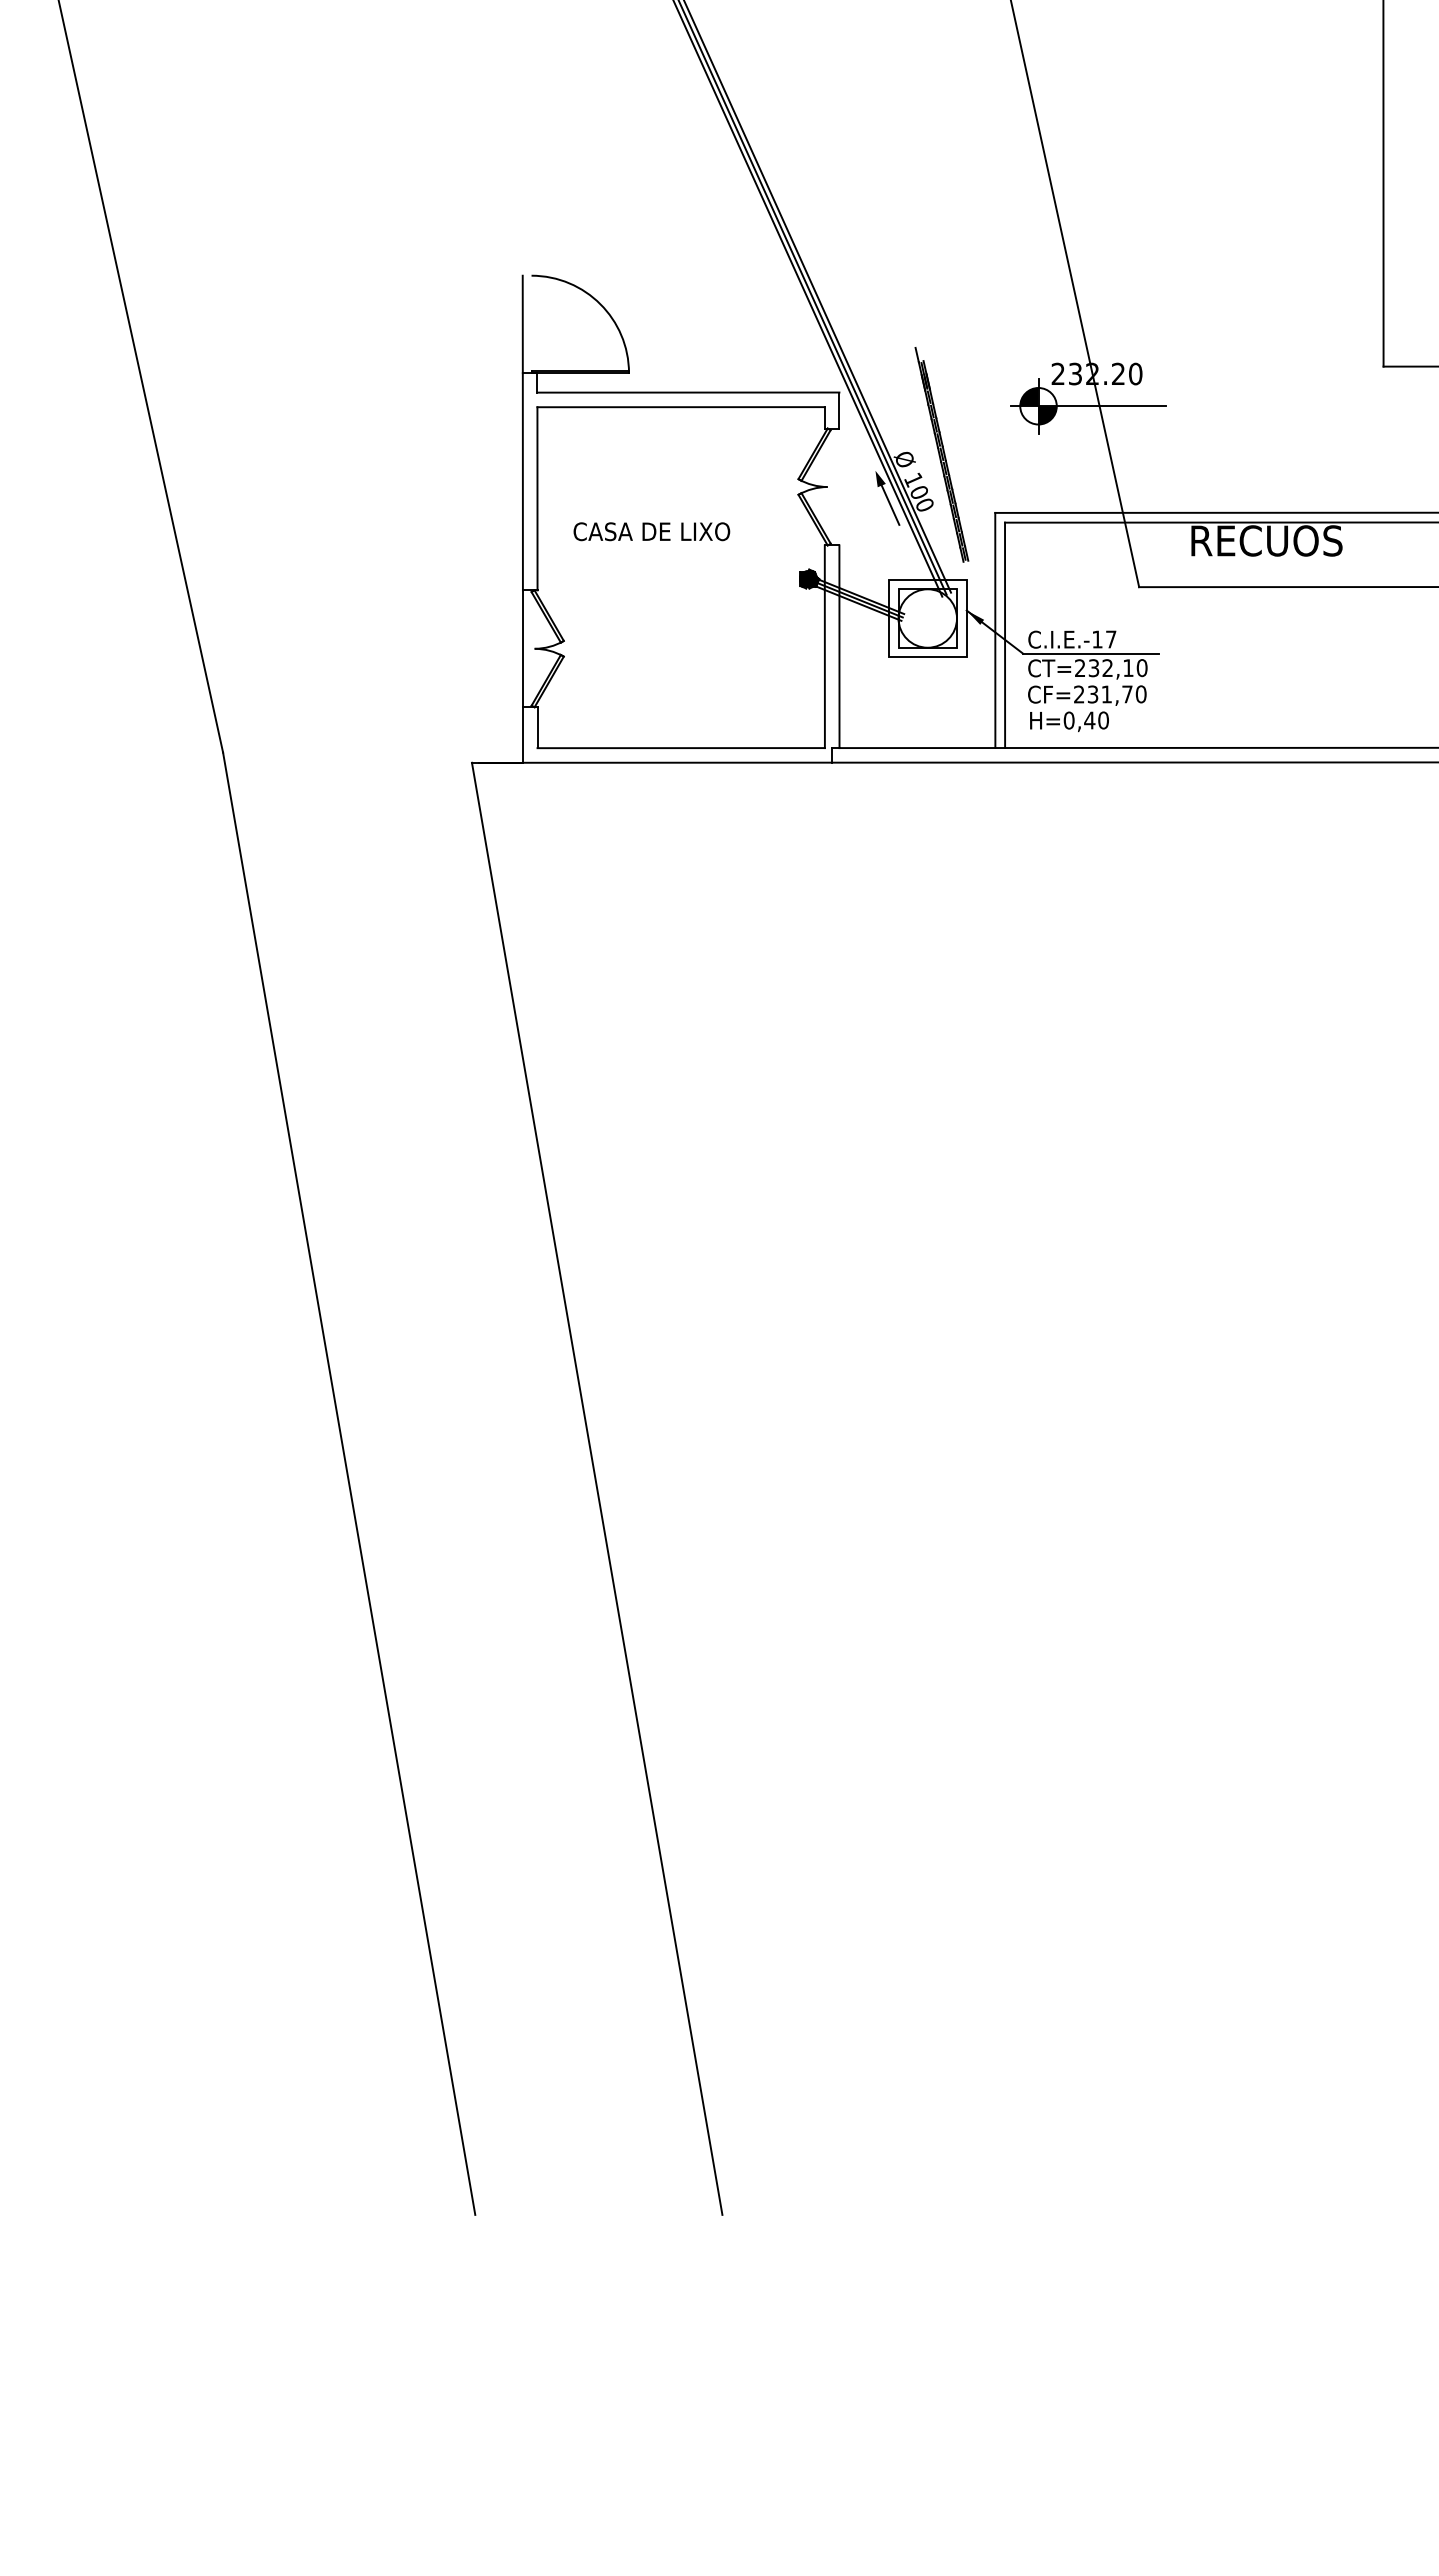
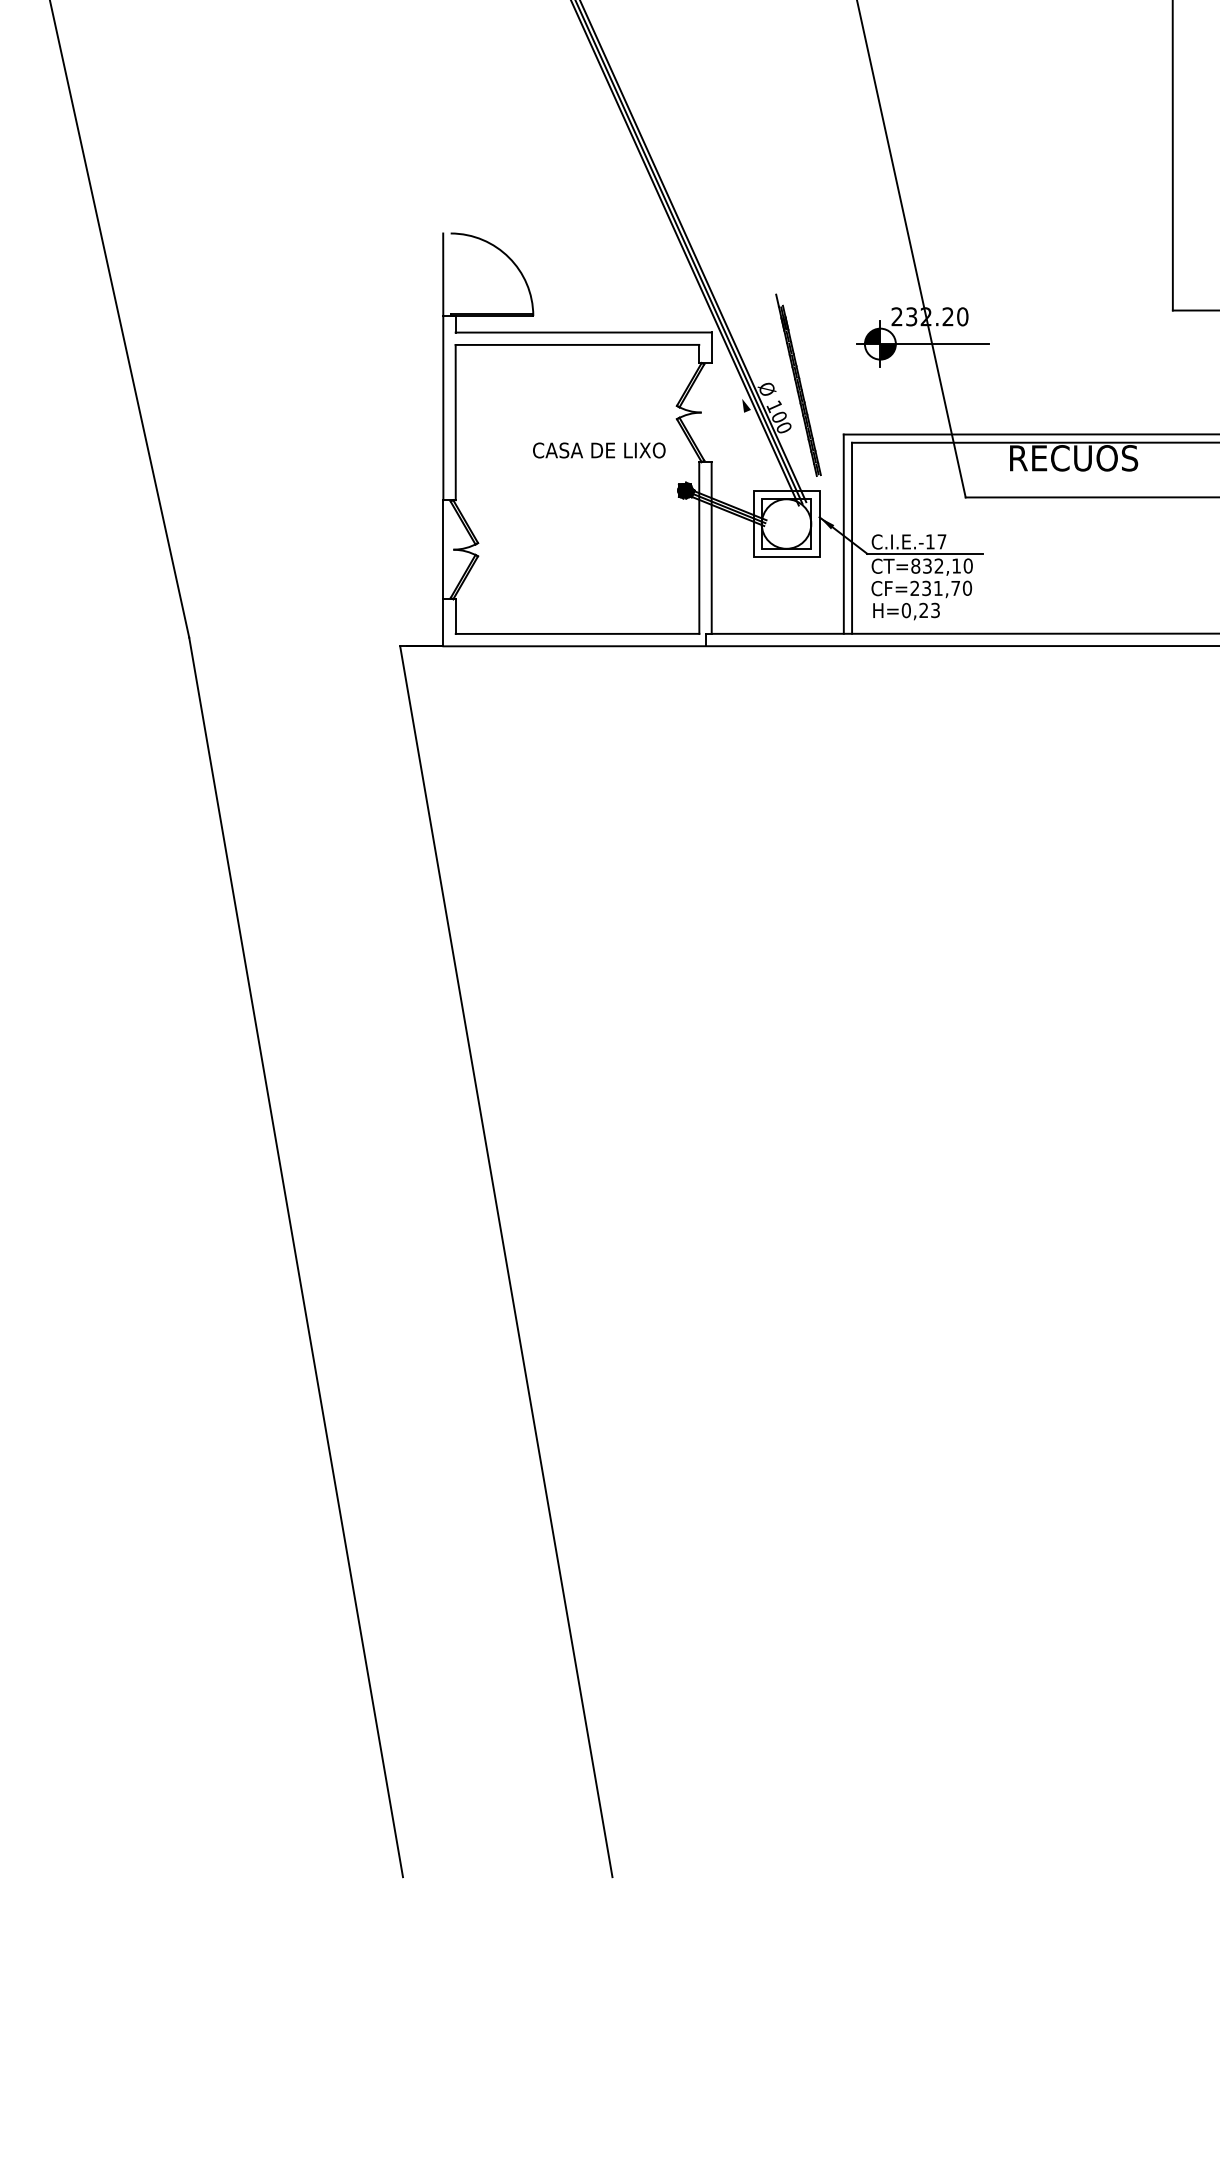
line: (890, 504) -> (754, 427), removed
text: (651, 531) -> (598, 450), moved
text: (1080, 668) -> (915, 566), CT=232,10 -> CT=832,10
text: (1096, 720) -> (929, 610), H=0,40 -> H=0,23

